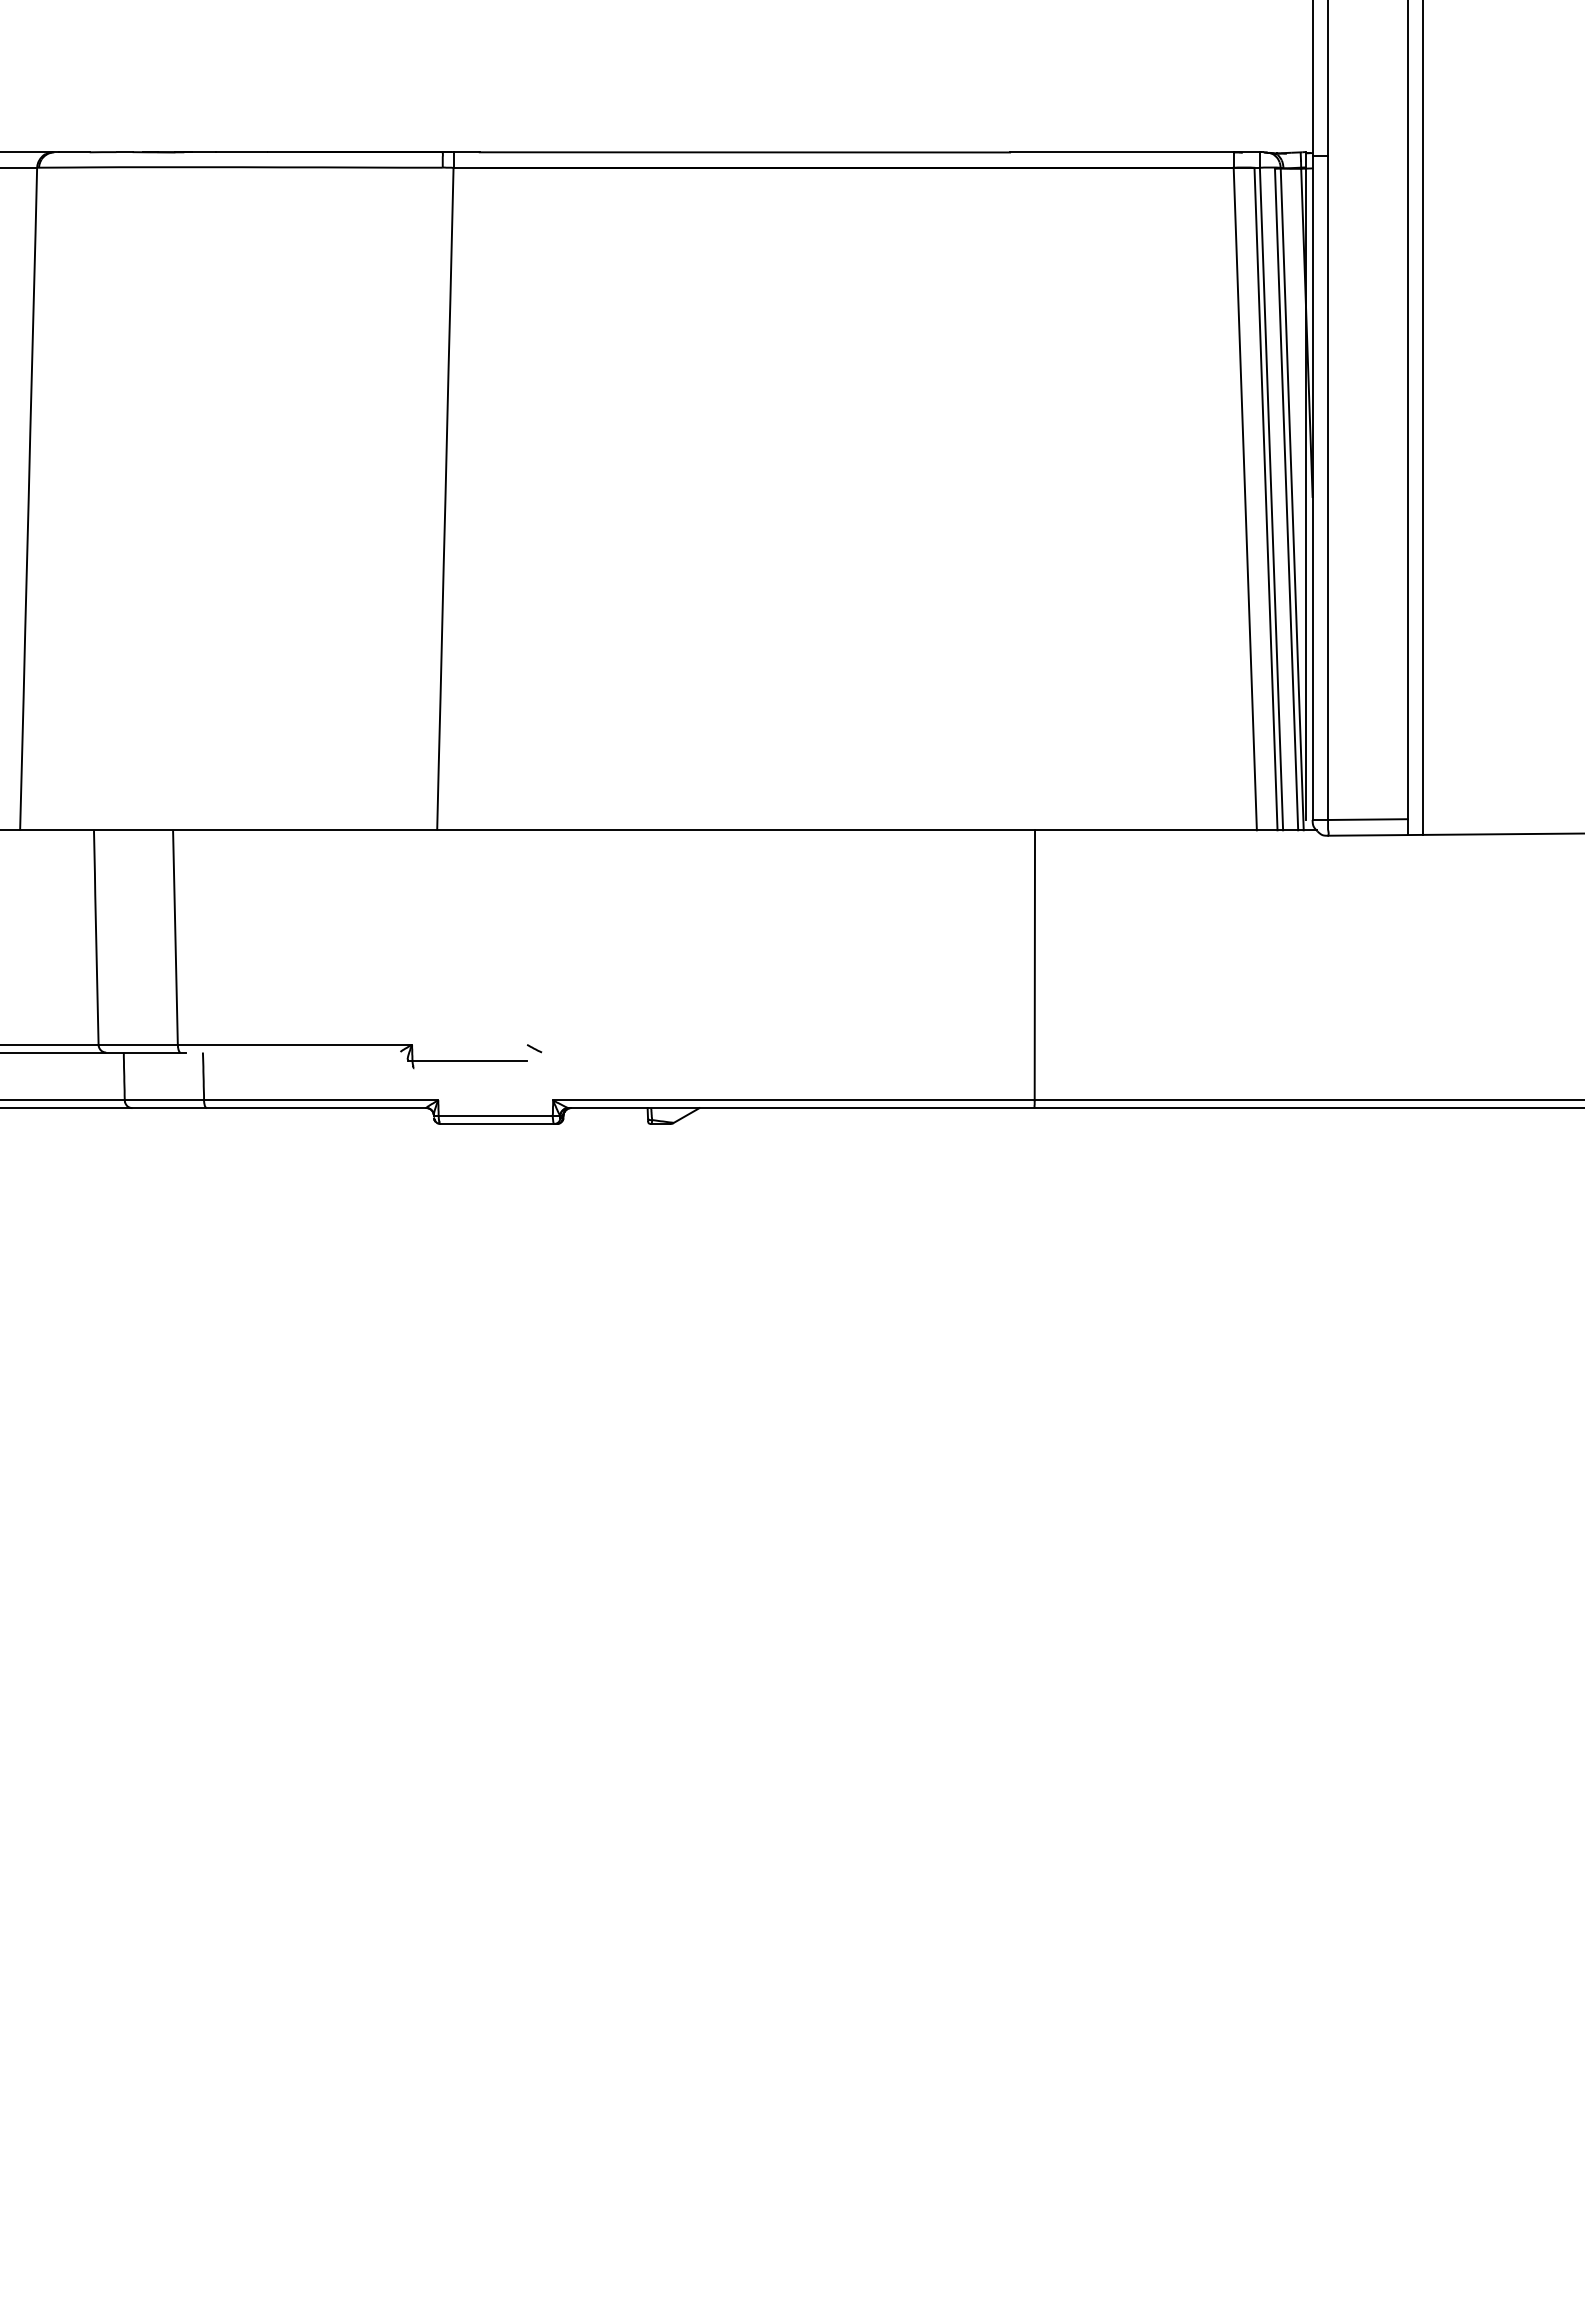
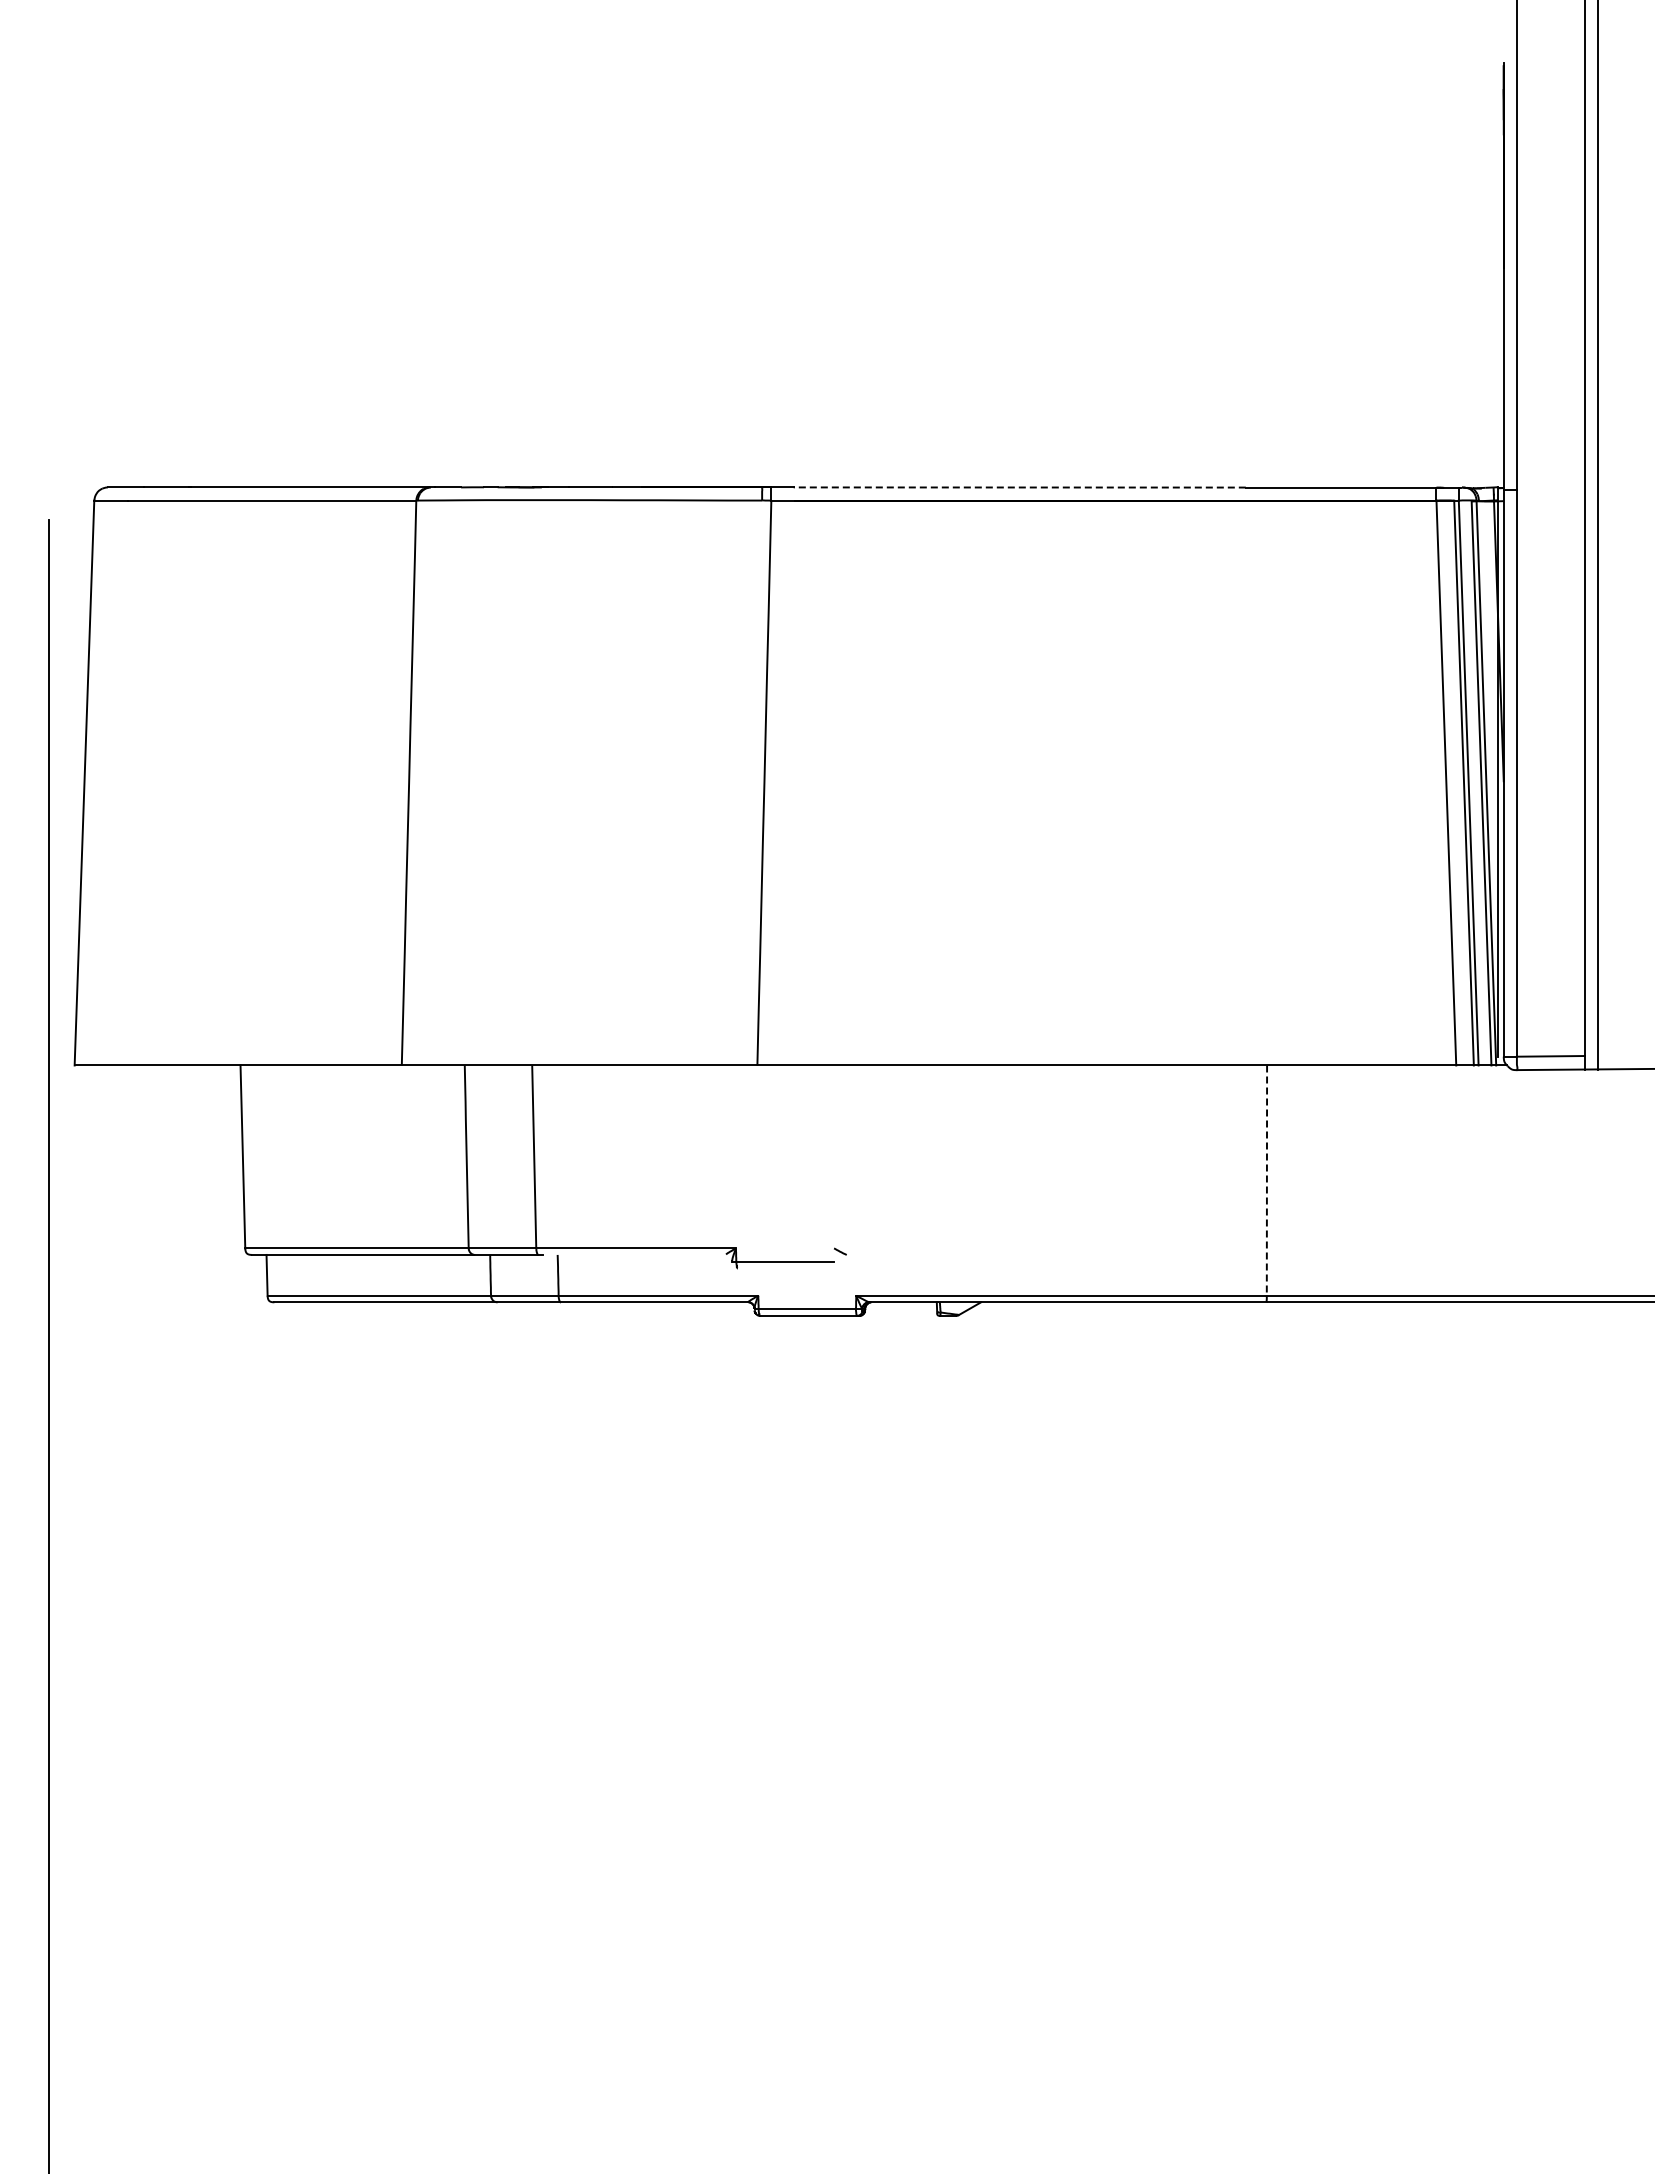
line: (744, 152) -> (1019, 487), solid -> dashed
line: (1034, 966) -> (1266, 1181), solid -> dashed

